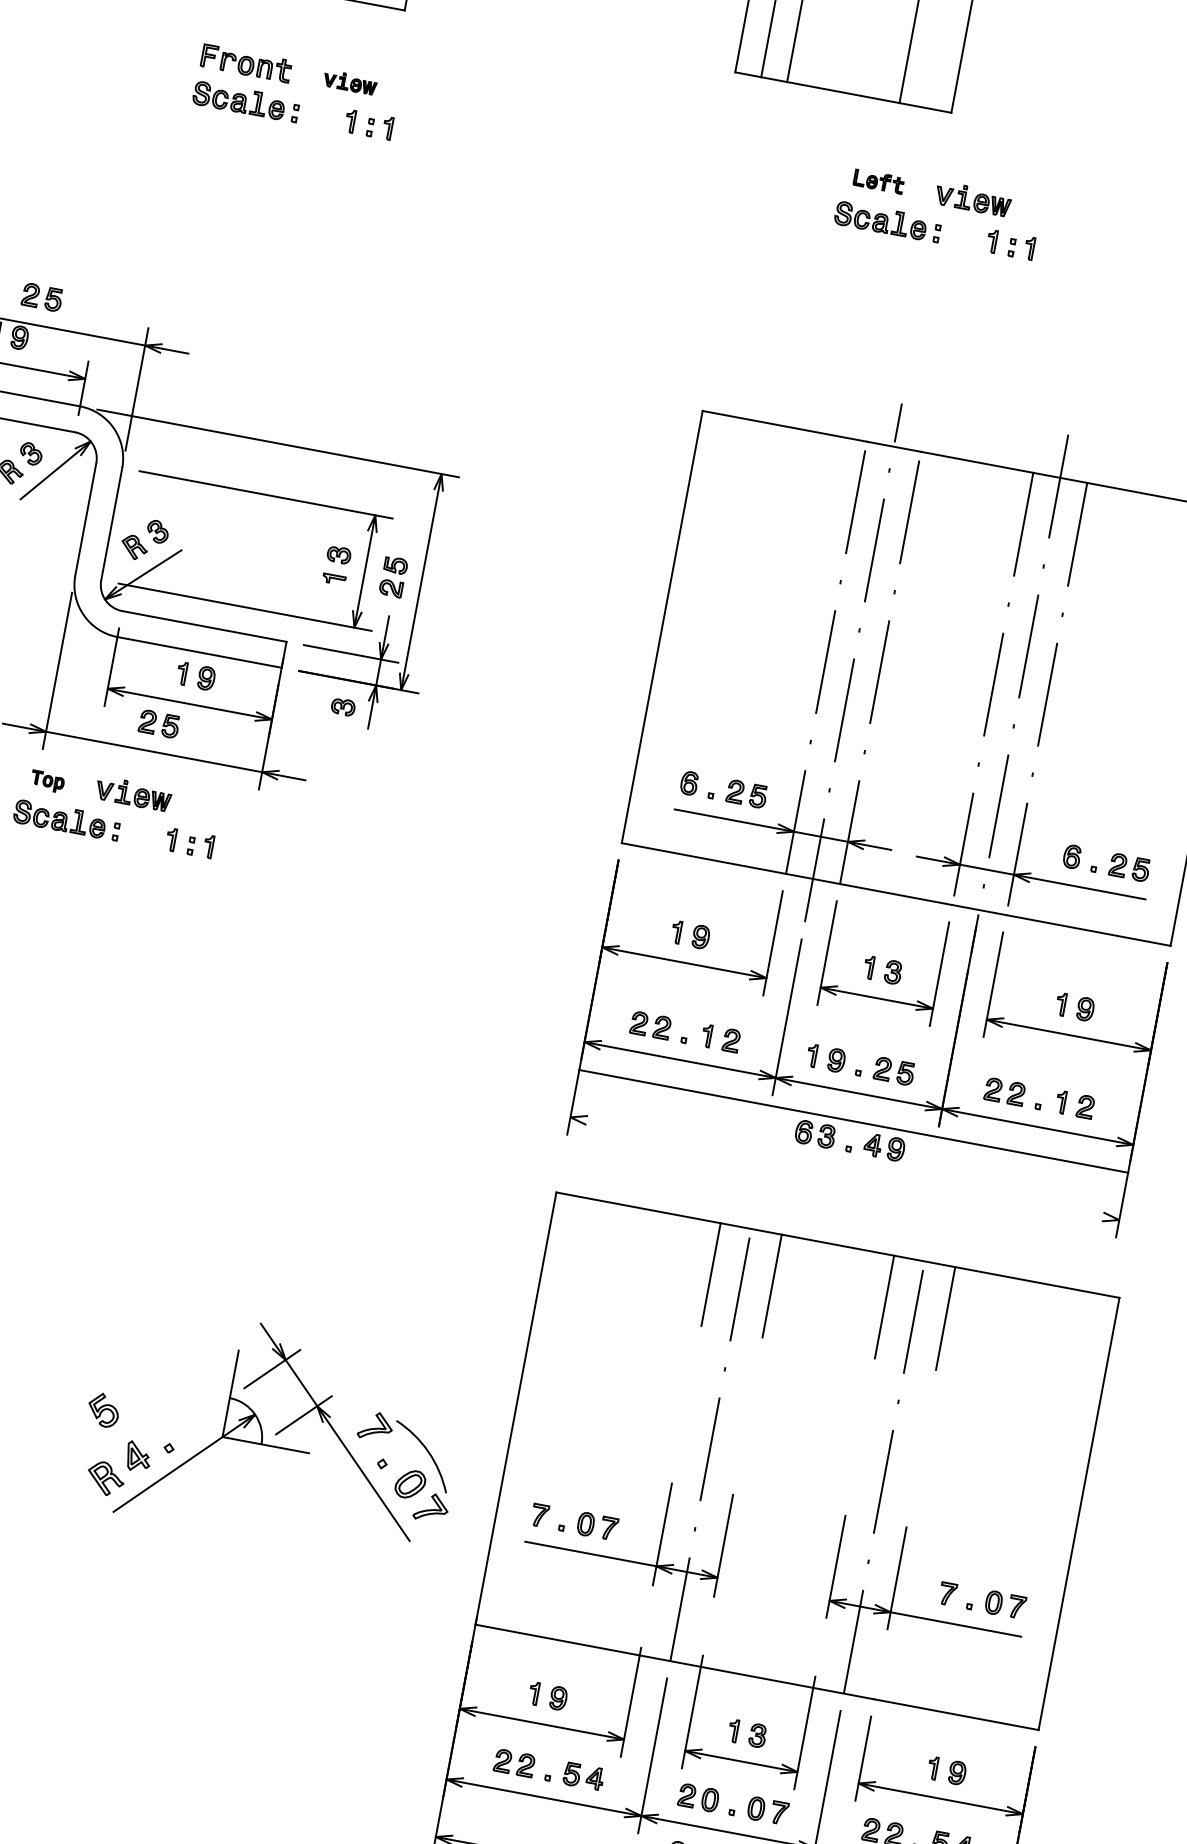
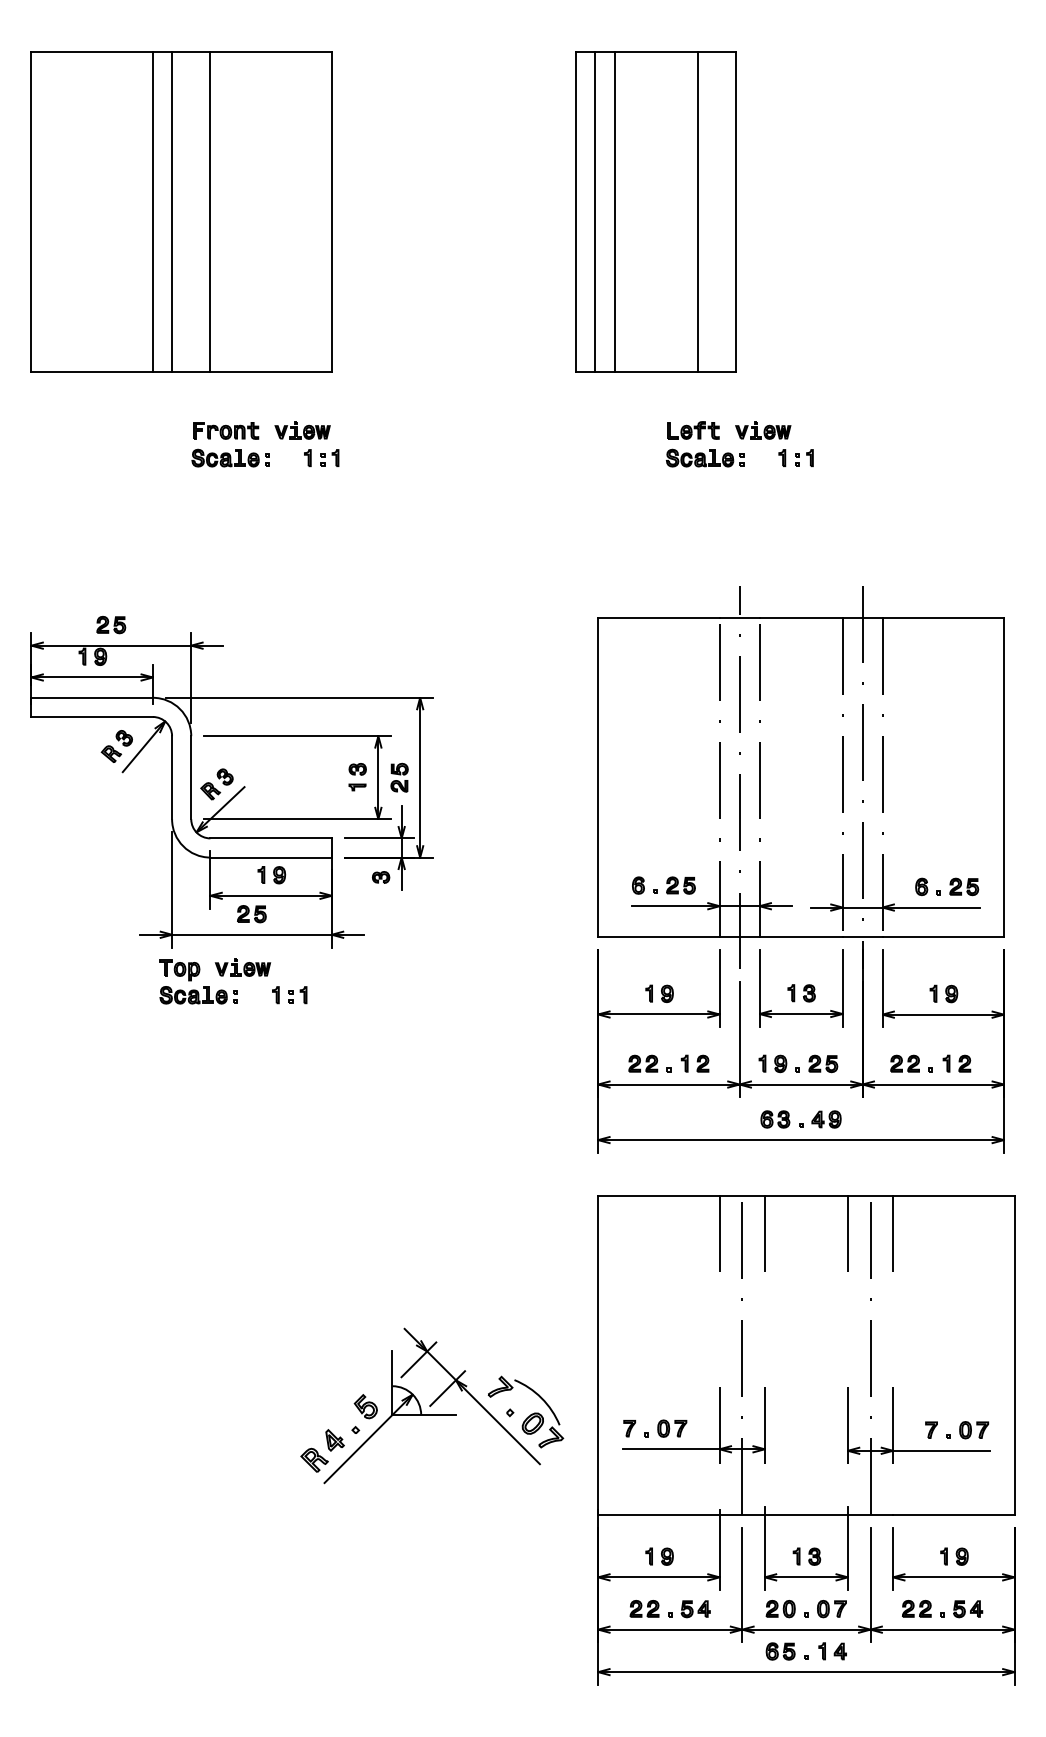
part: (350, 82) -> (302, 430), size x1.43
part: (878, 181) -> (693, 430), size x1.43
part: (47, 781) -> (179, 970), size x1.67
line: (852, 1121) -> (800, 1140), moved
part: (103, 1409) -> (365, 1406), moved

